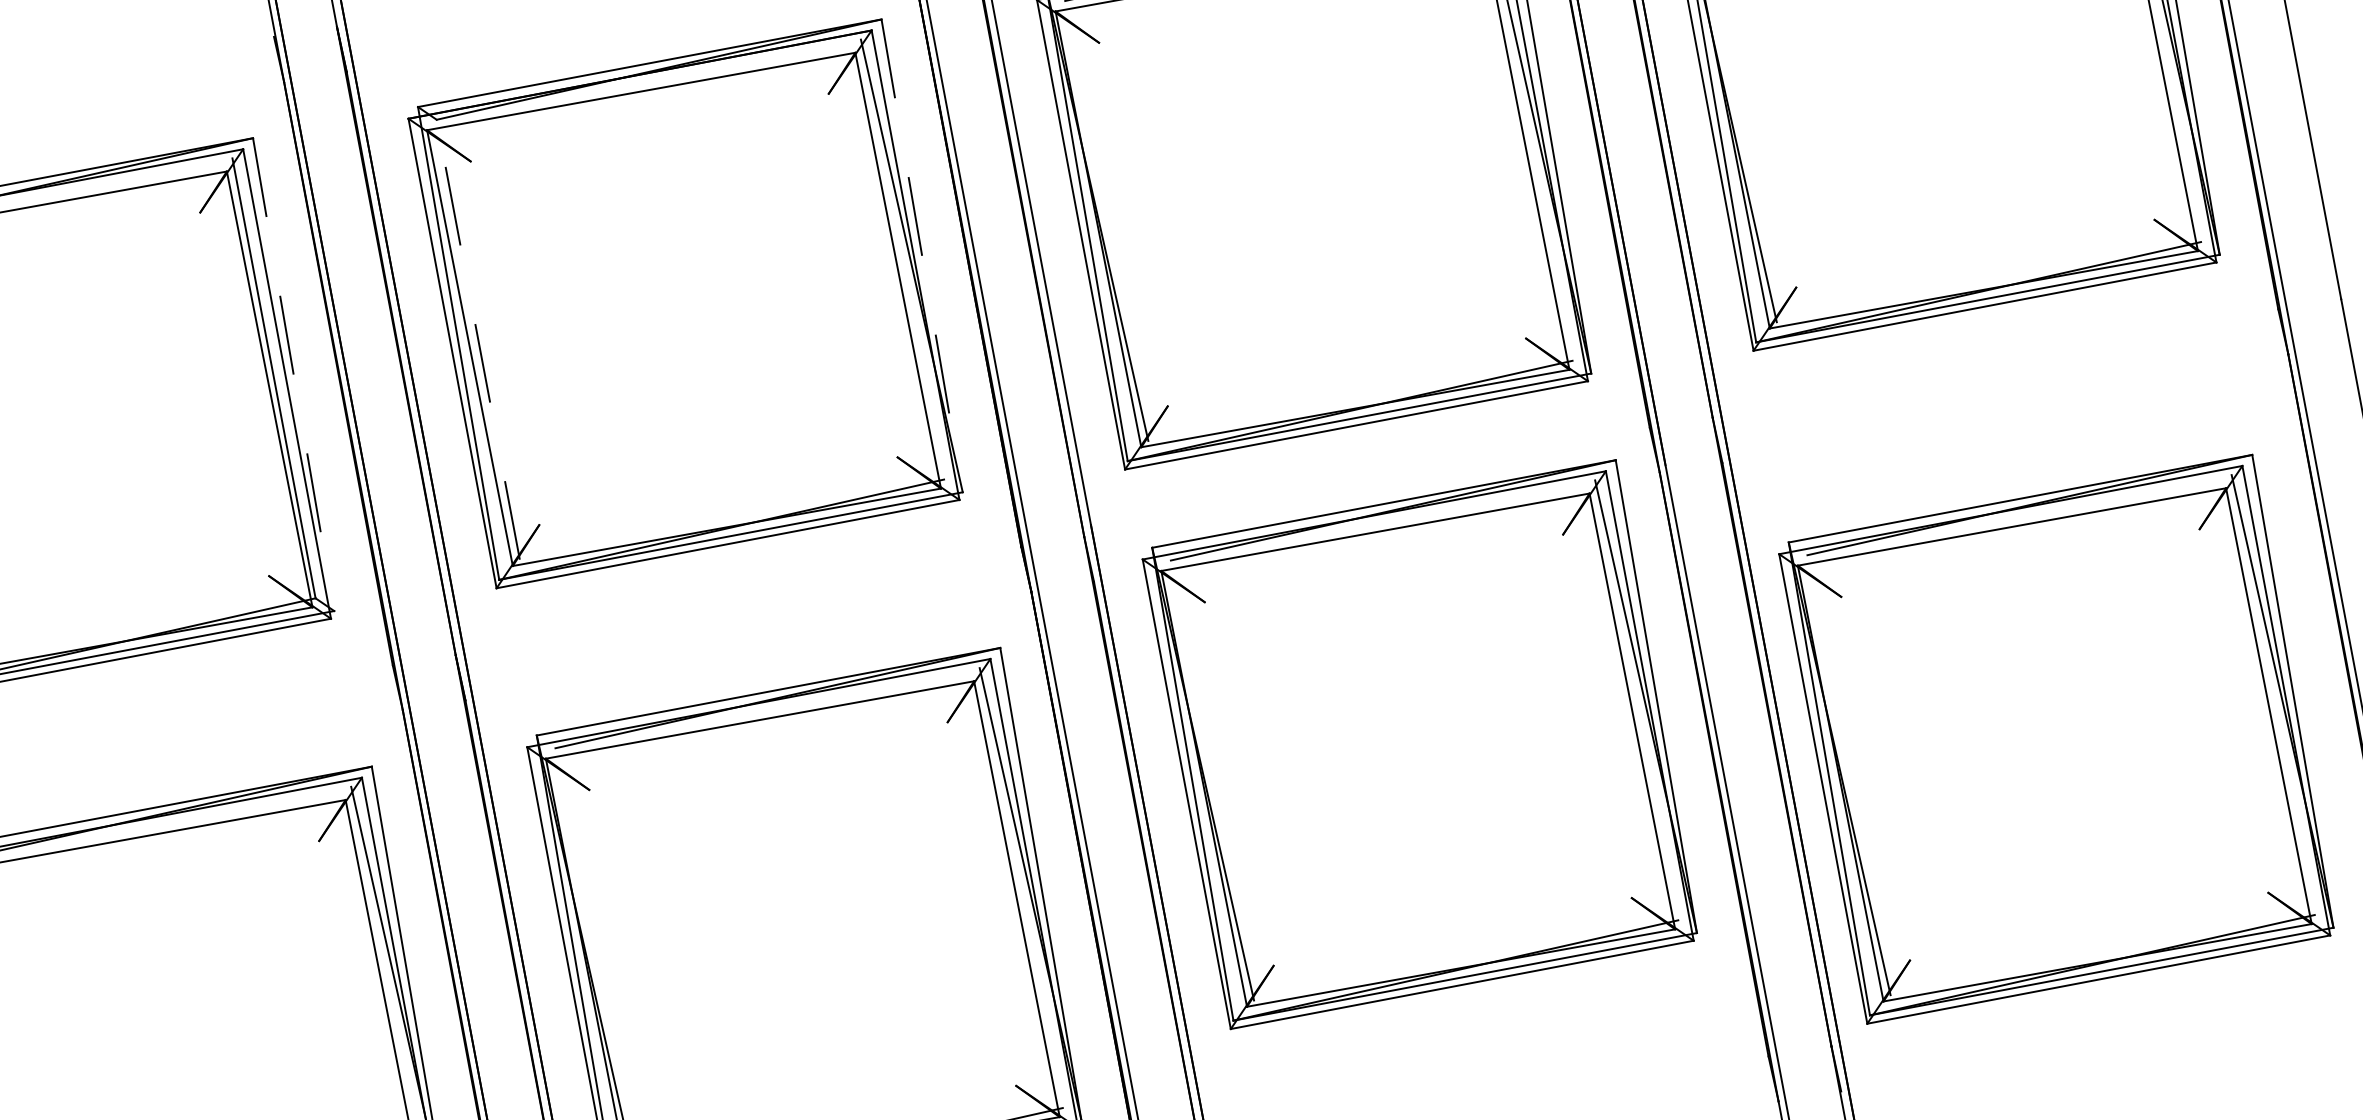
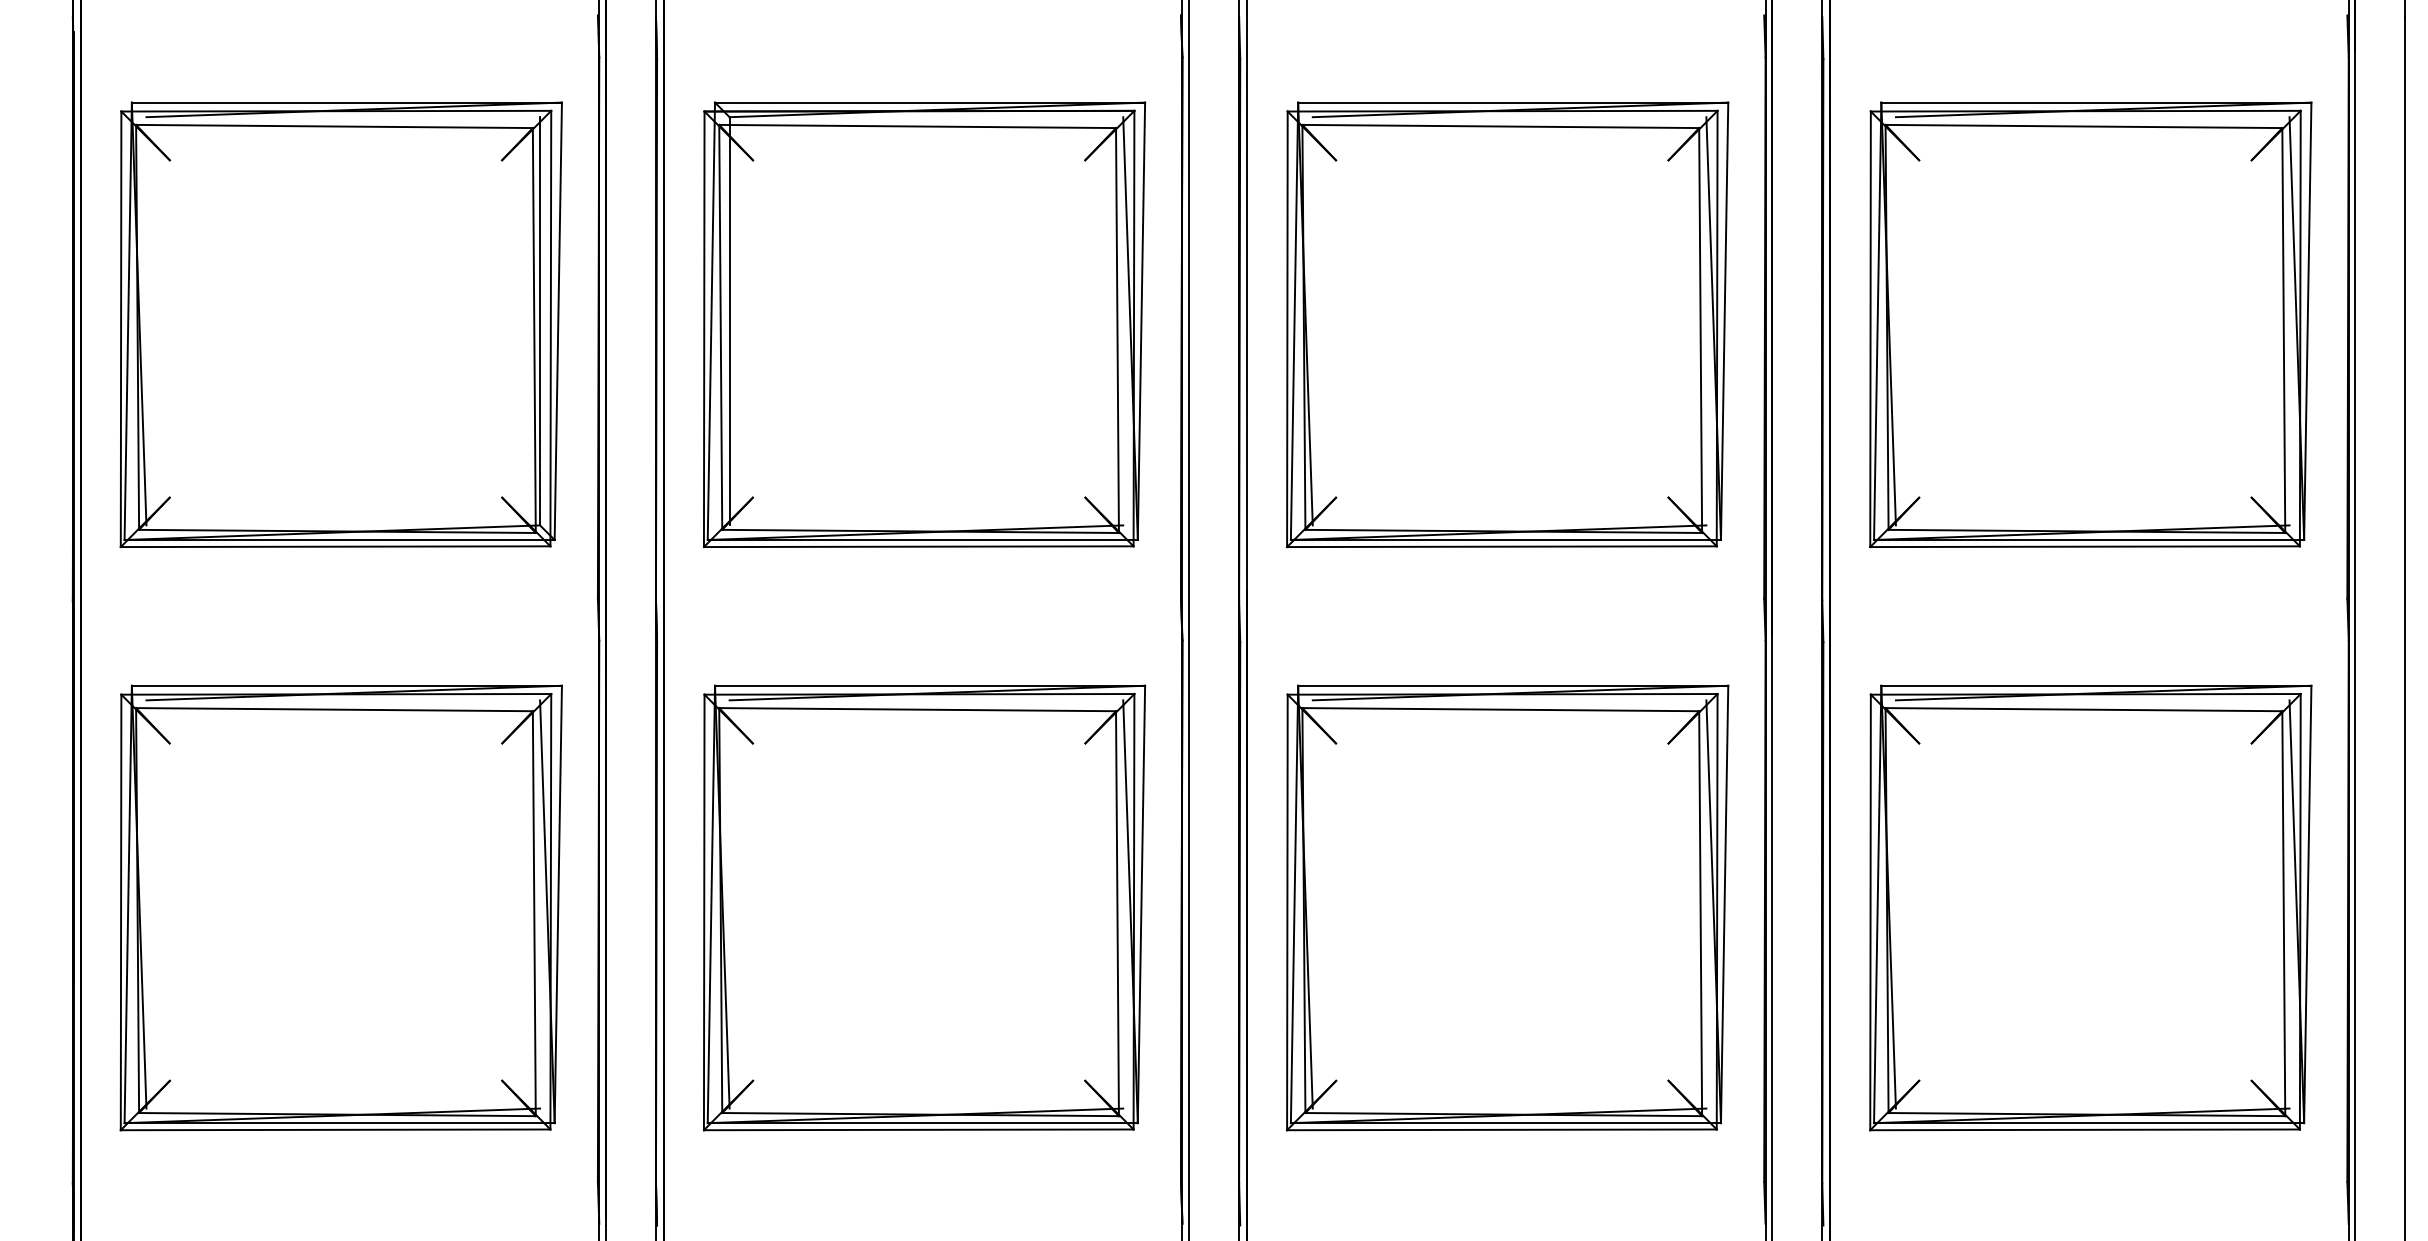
line: (922, 256) -> (1141, 321), dashed -> solid
line: (478, 338) -> (729, 320), dashed -> solid
line: (293, 374) -> (558, 321), dashed -> solid
part: (2059, 738) -> (2090, 907), moved
part: (1422, 744) -> (1507, 907), moved

